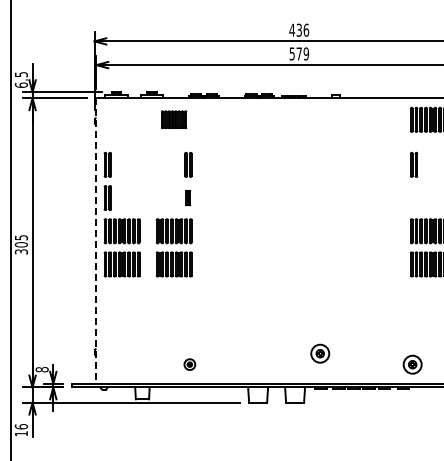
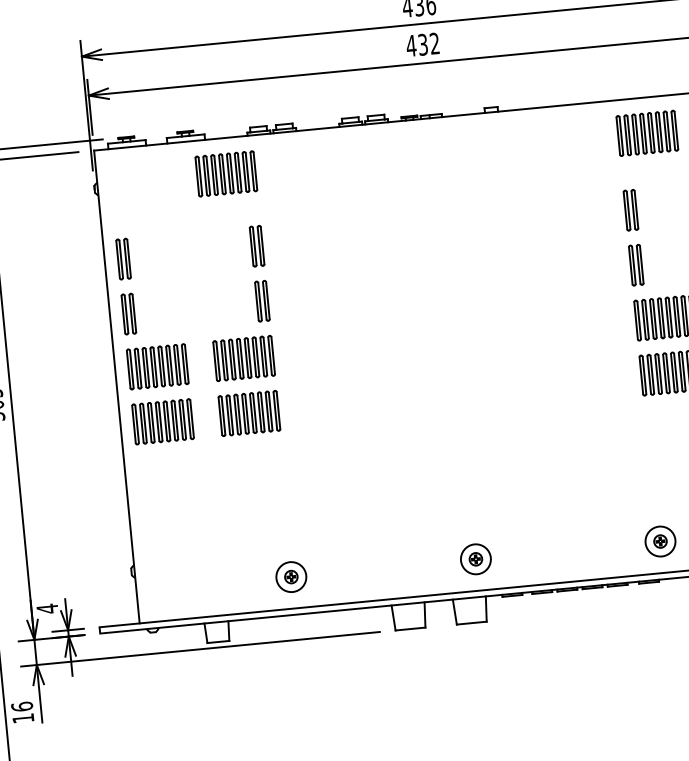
text: (299, 53) -> (423, 43), 579 -> 432
part: (173, 119) -> (225, 173), size x1.43
part: (188, 197) -> (262, 300), size x1.67
part: (414, 197) -> (636, 264), added
line: (96, 240) -> (116, 386), dashed -> solid
part: (320, 353) -> (476, 558), moved
part: (189, 364) -> (290, 576), size x1.67
text: (41, 369) -> (46, 608), 8 -> 4

